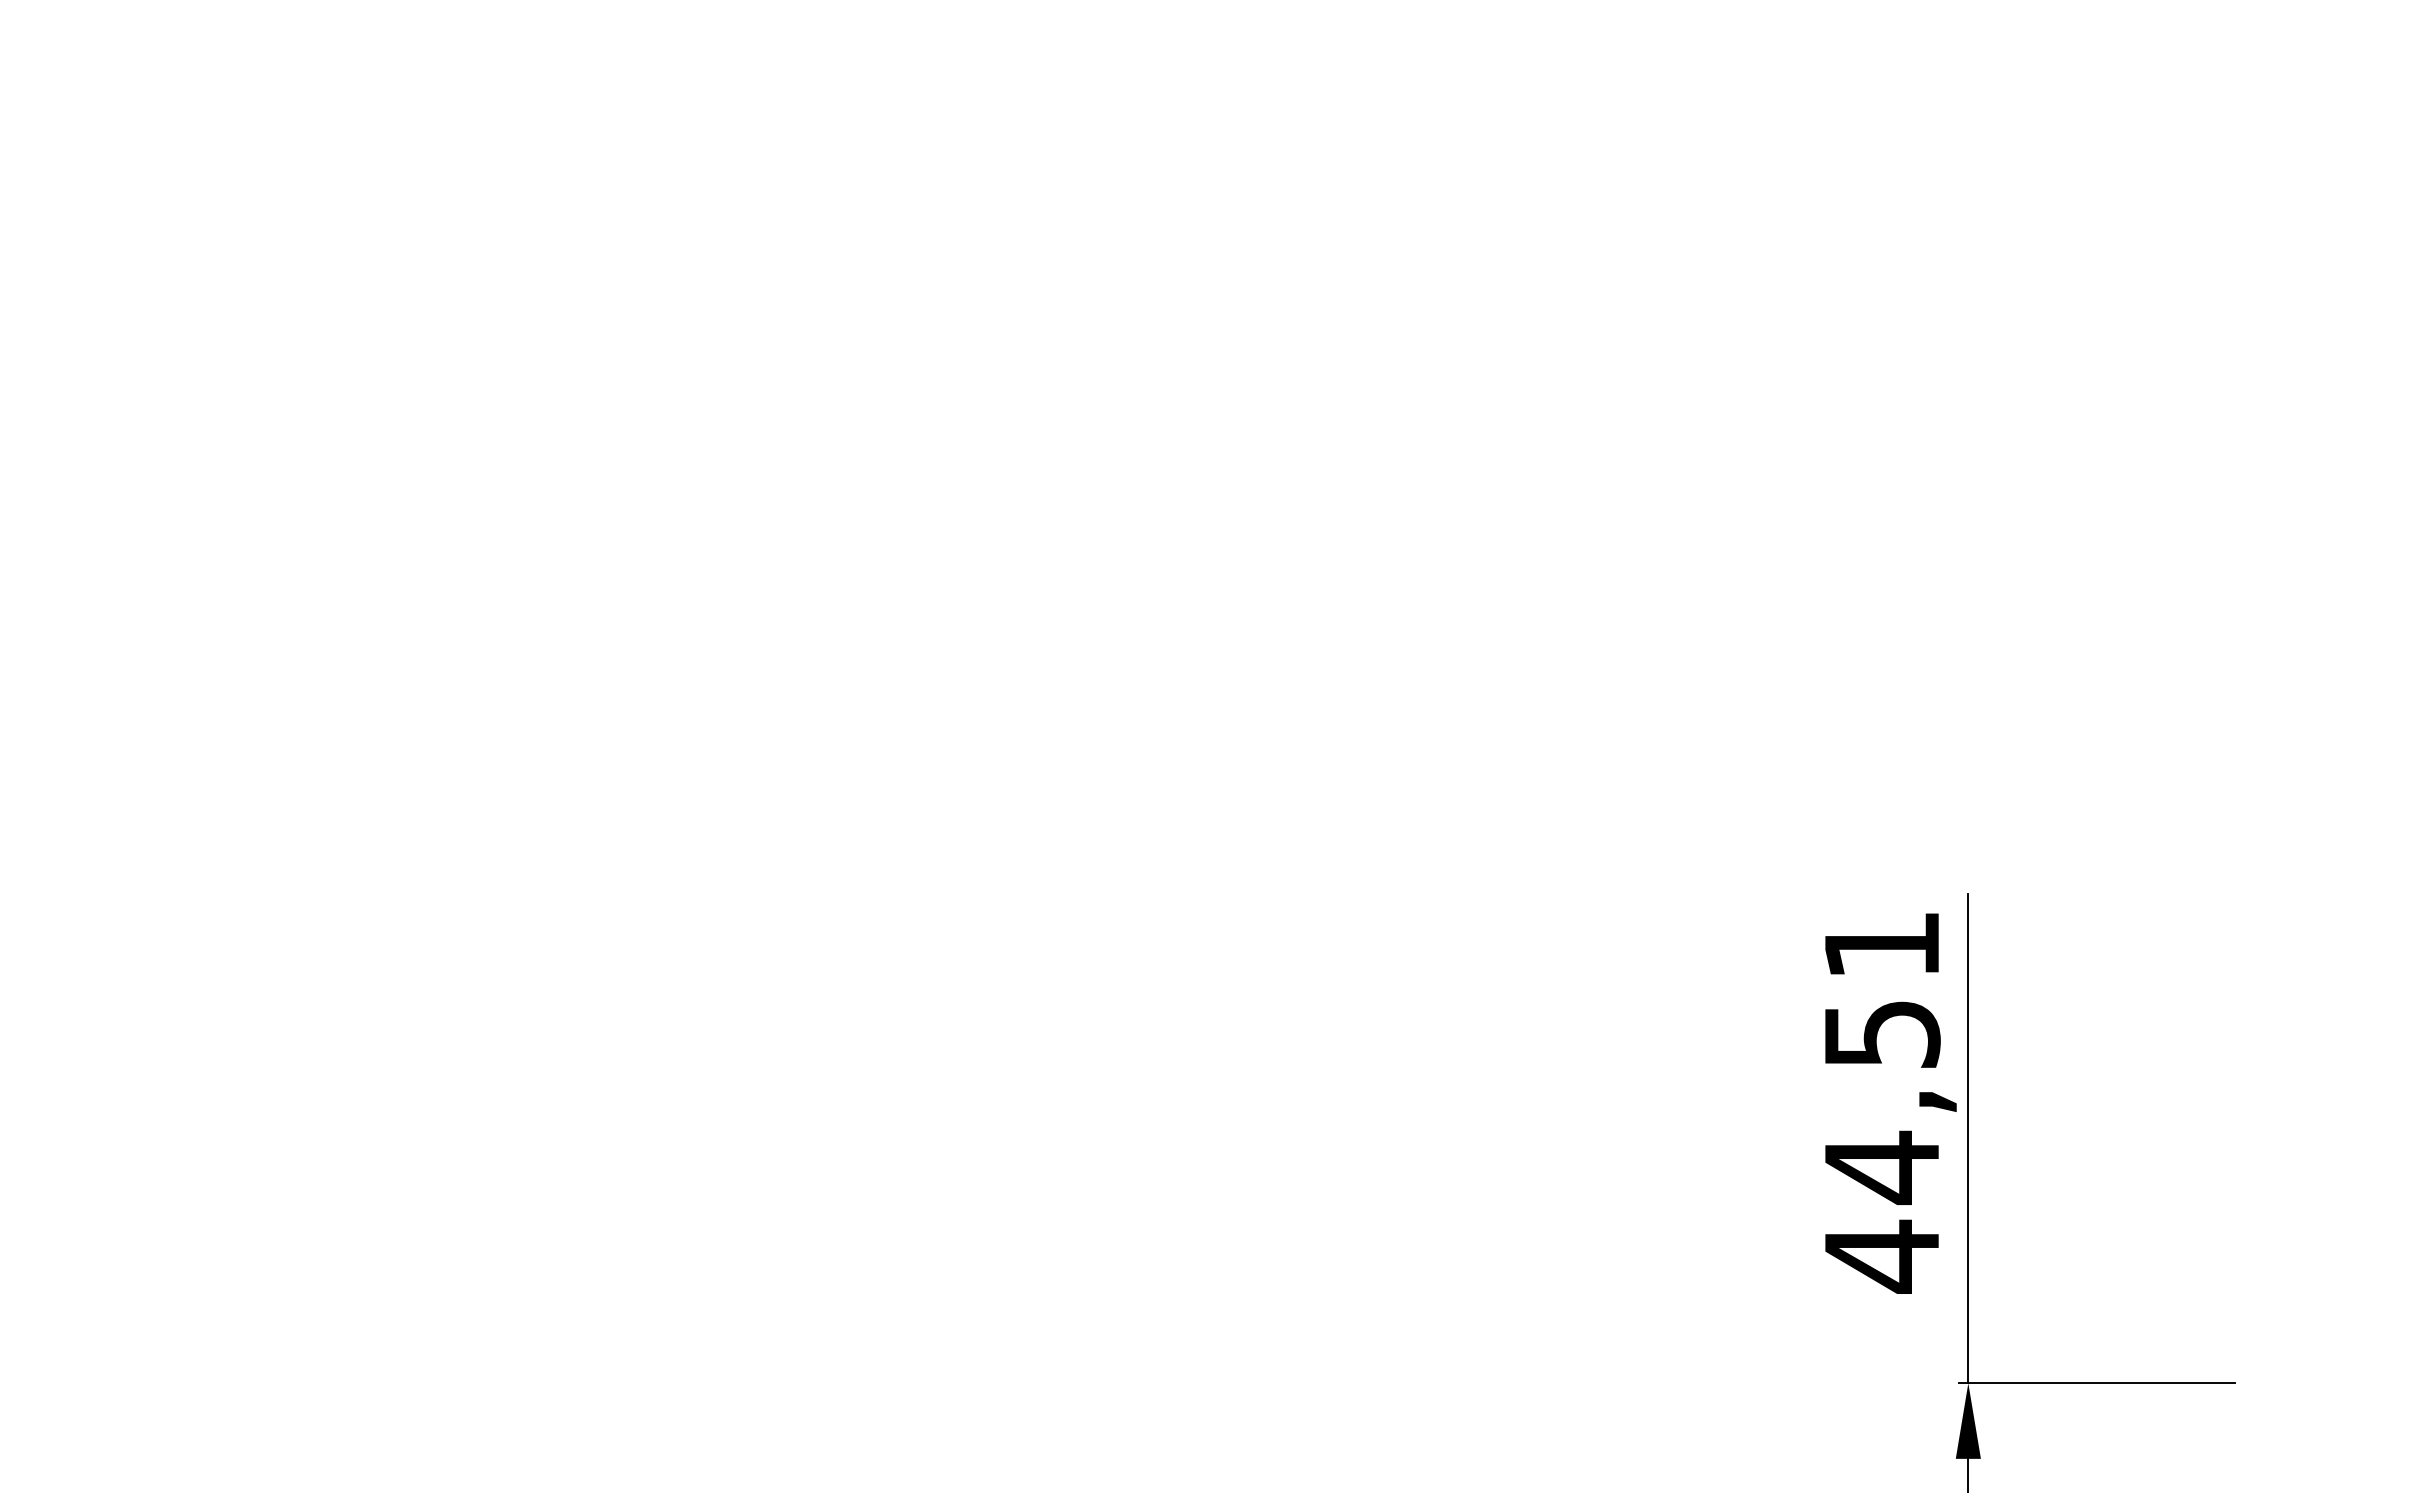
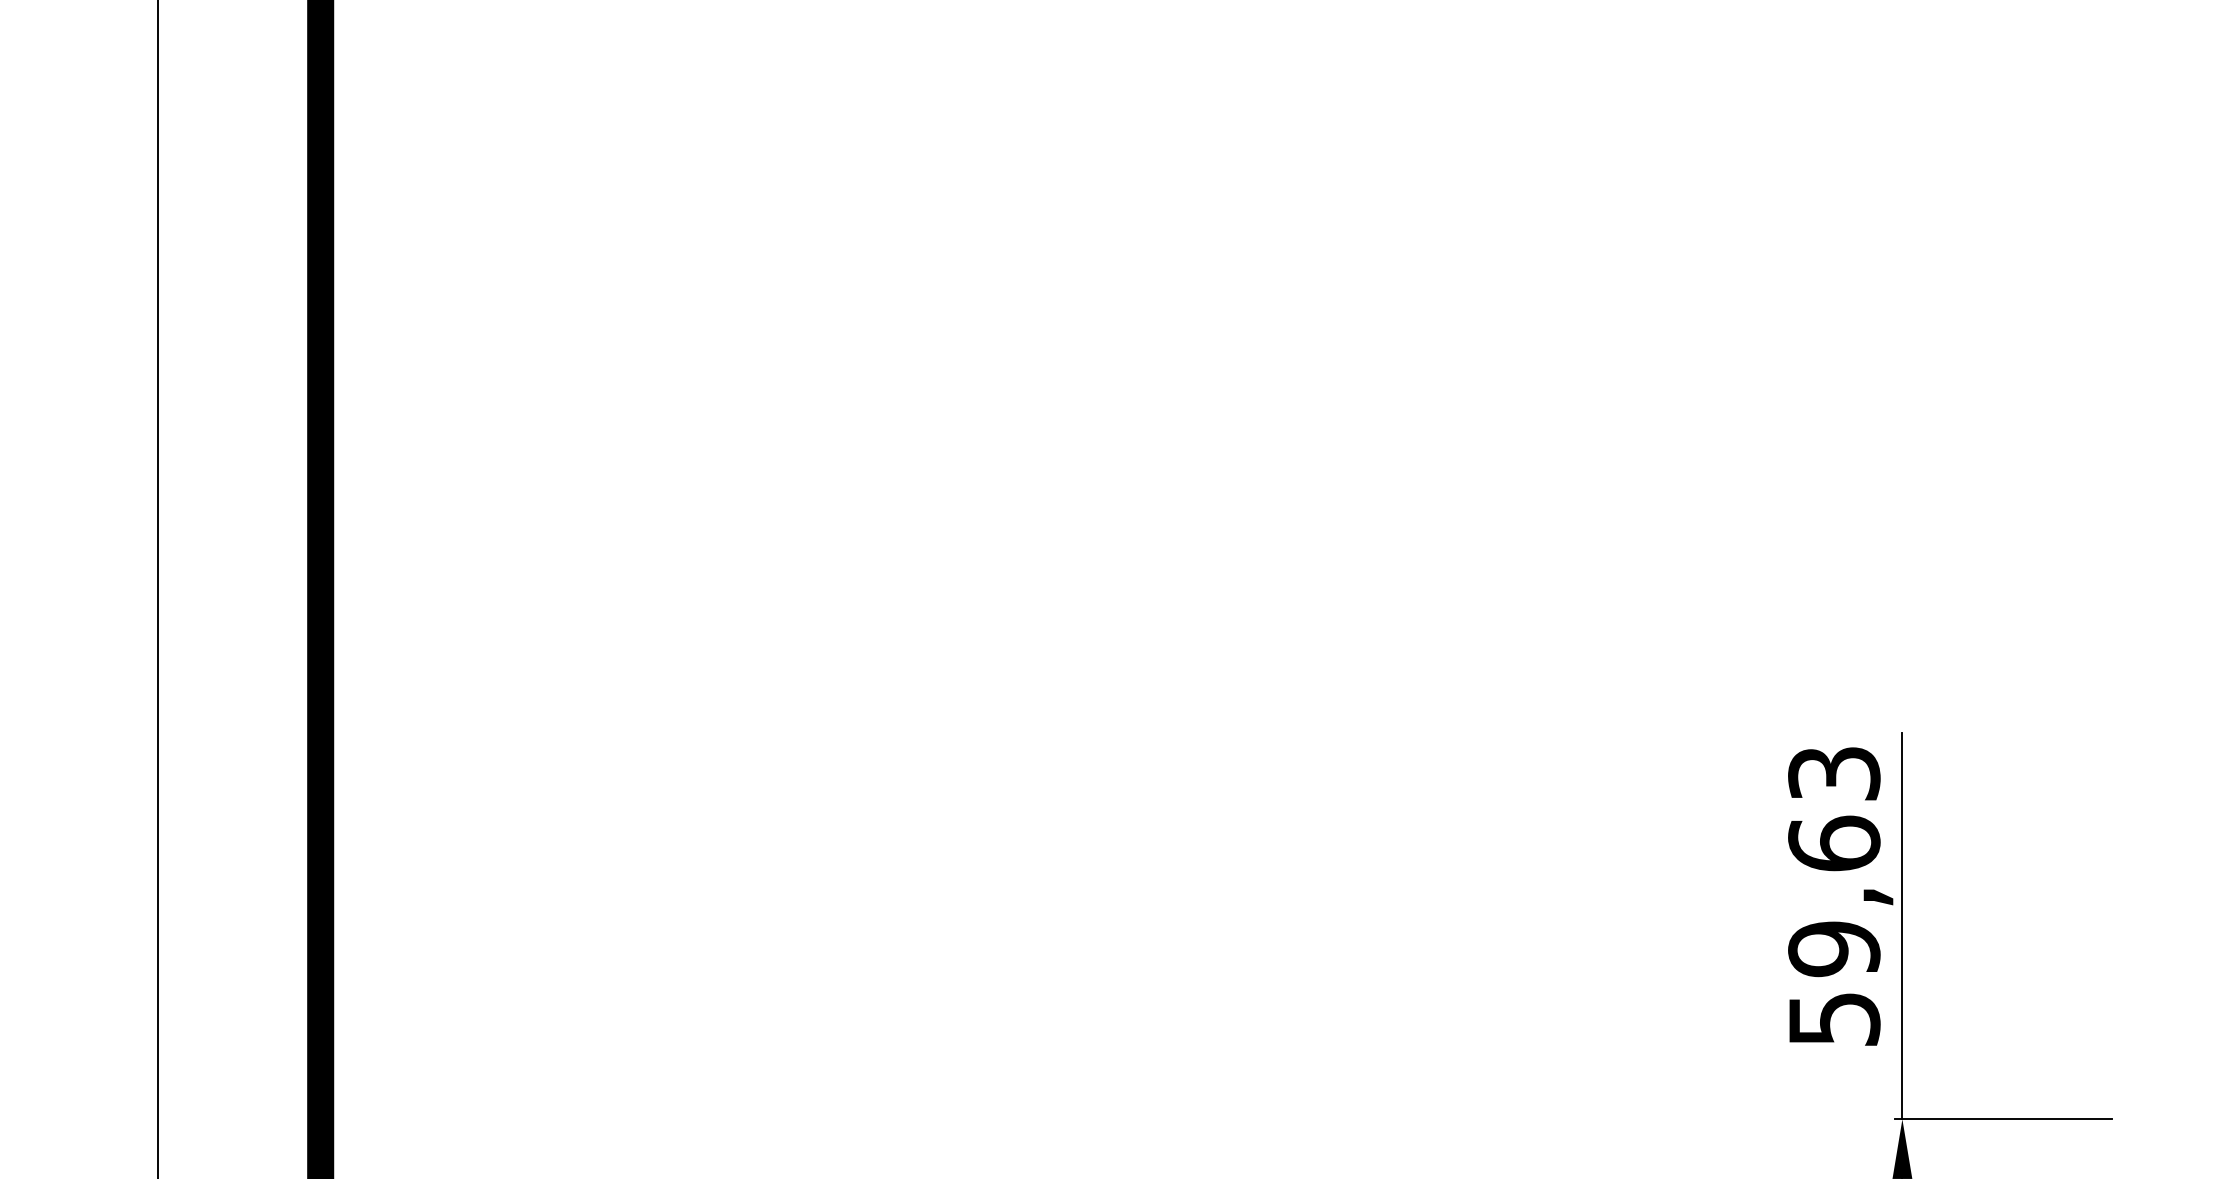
text: (1882, 1102) -> (1834, 897), 44,51 -> 59,63

